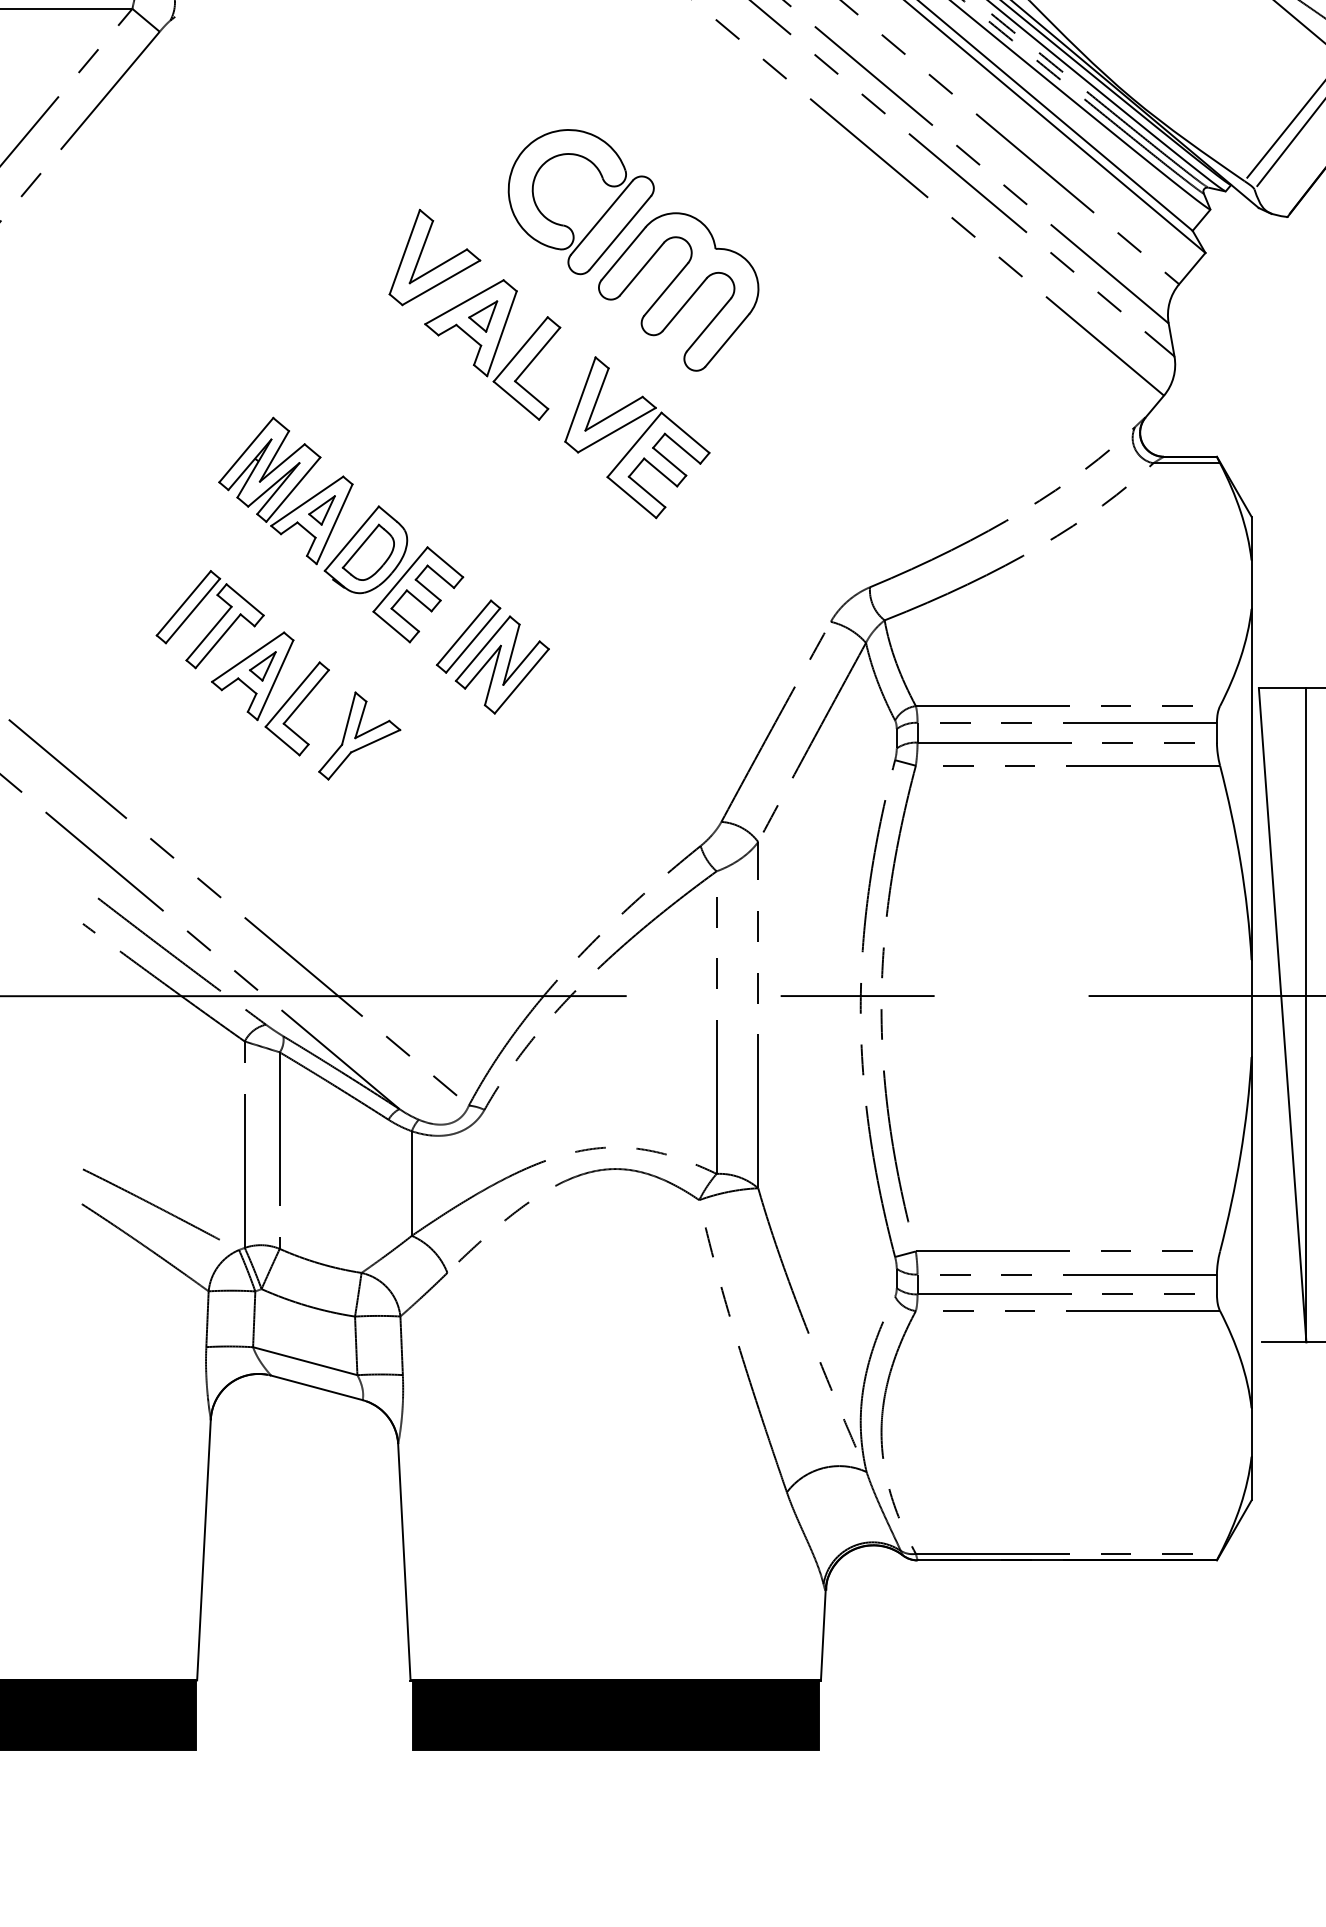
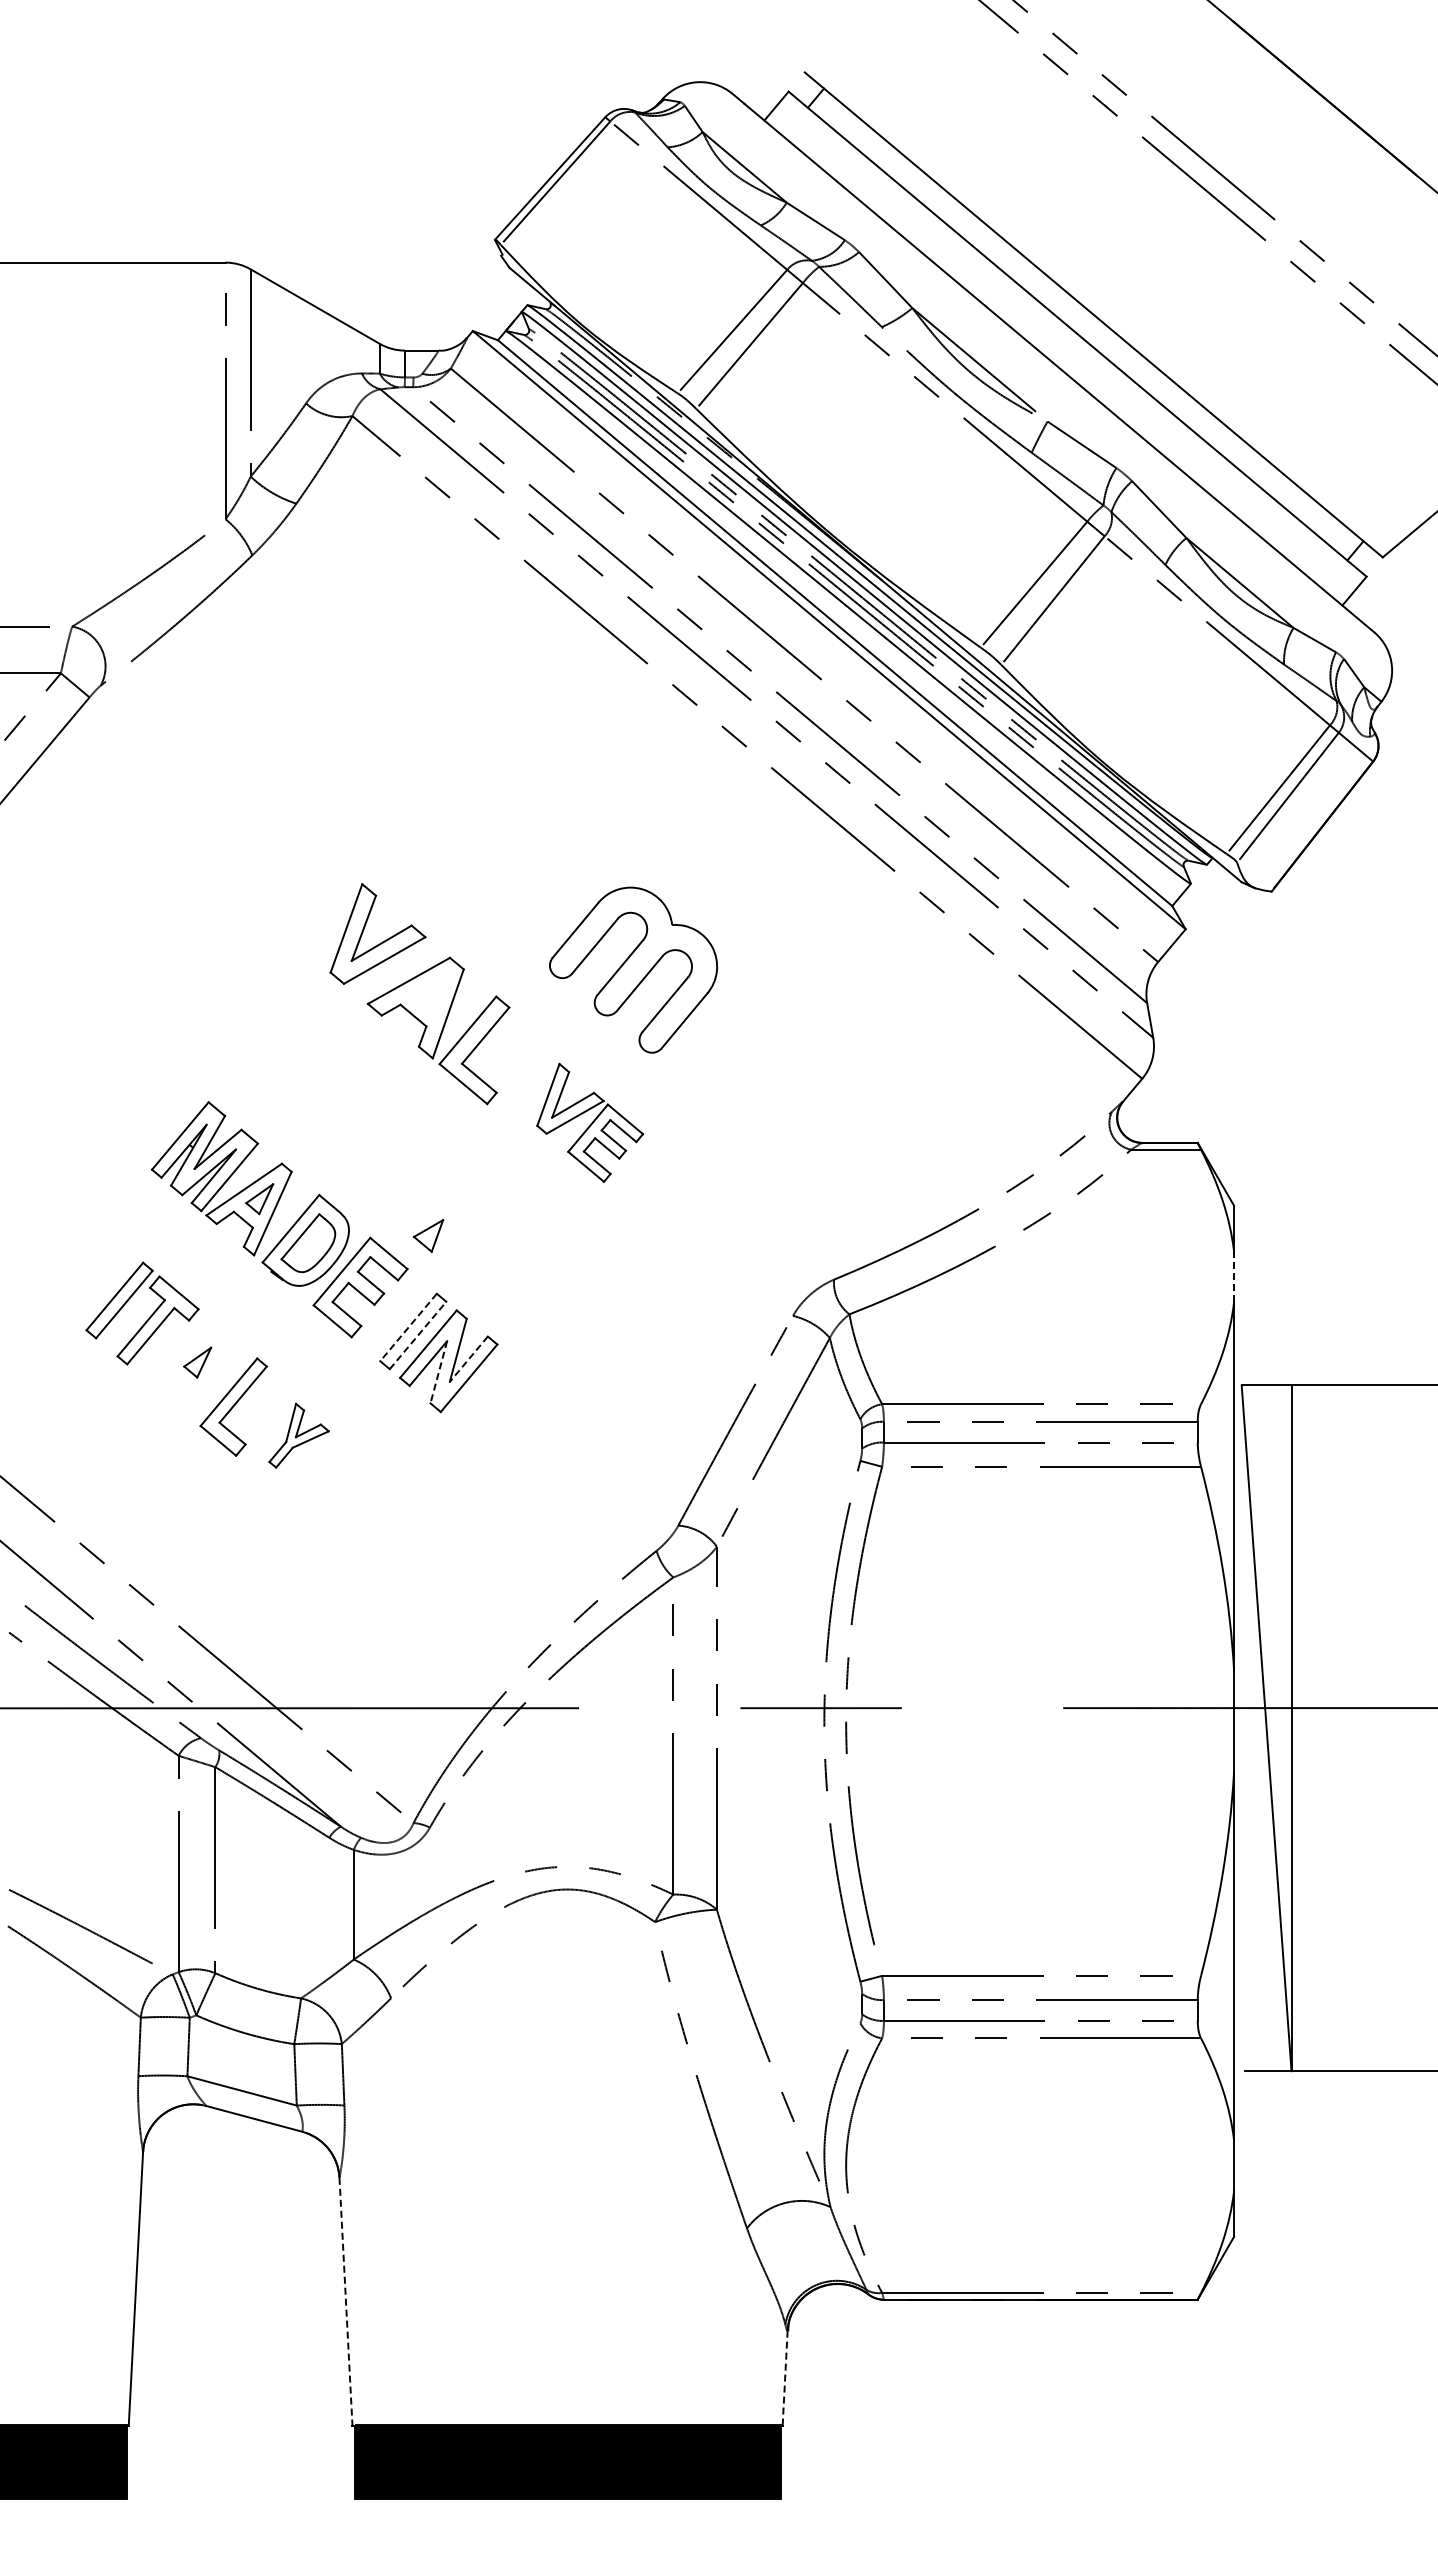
part: (599, 218) -> (550, 893), removed
part: (483, 316) -> (428, 1235), moved
part: (636, 437) -> (589, 1122), size x0.7
line: (1252, 584) -> (1234, 1276), solid -> dashed
line: (464, 632) -> (408, 1327), solid -> dashed
line: (473, 640) -> (418, 1335), solid -> dashed
line: (521, 663) -> (468, 1359), solid -> dashed
part: (252, 675) -> (186, 1372), removed
line: (492, 675) -> (438, 1372), solid -> dashed
part: (359, 735) -> (298, 1435), size x0.7
line: (404, 1563) -> (346, 2302), solid -> dashed
line: (823, 1634) -> (785, 2377), solid -> dashed

